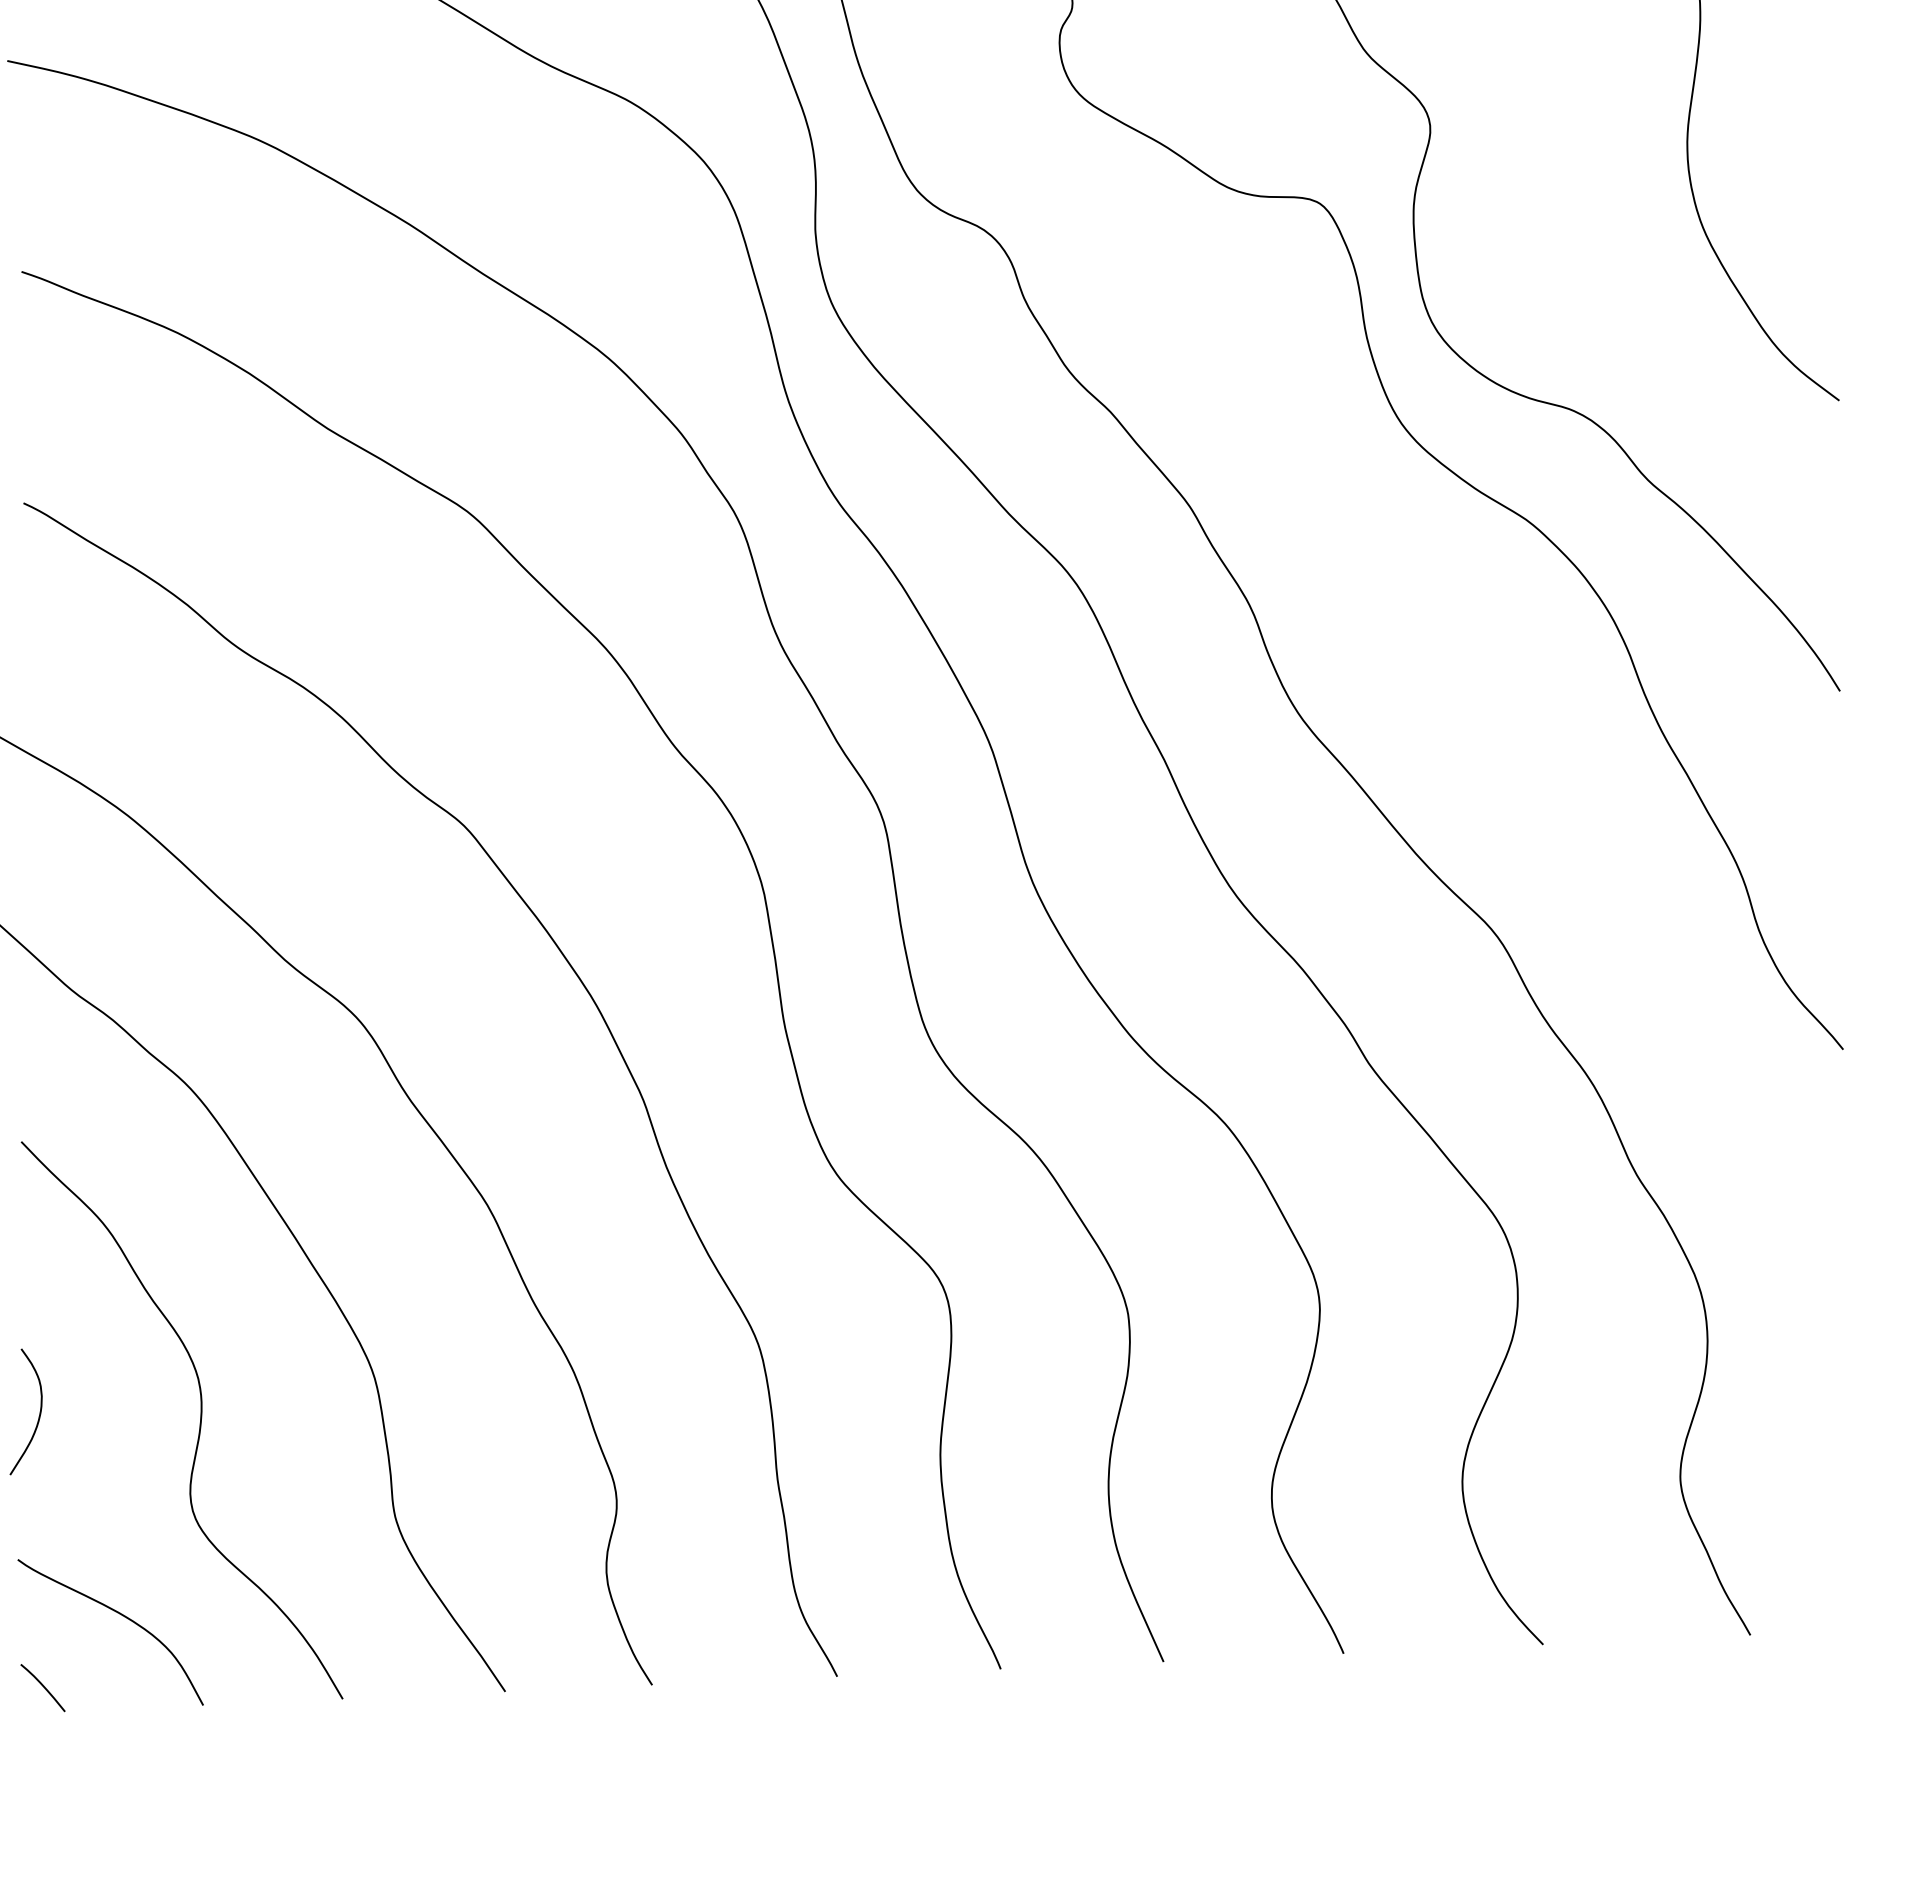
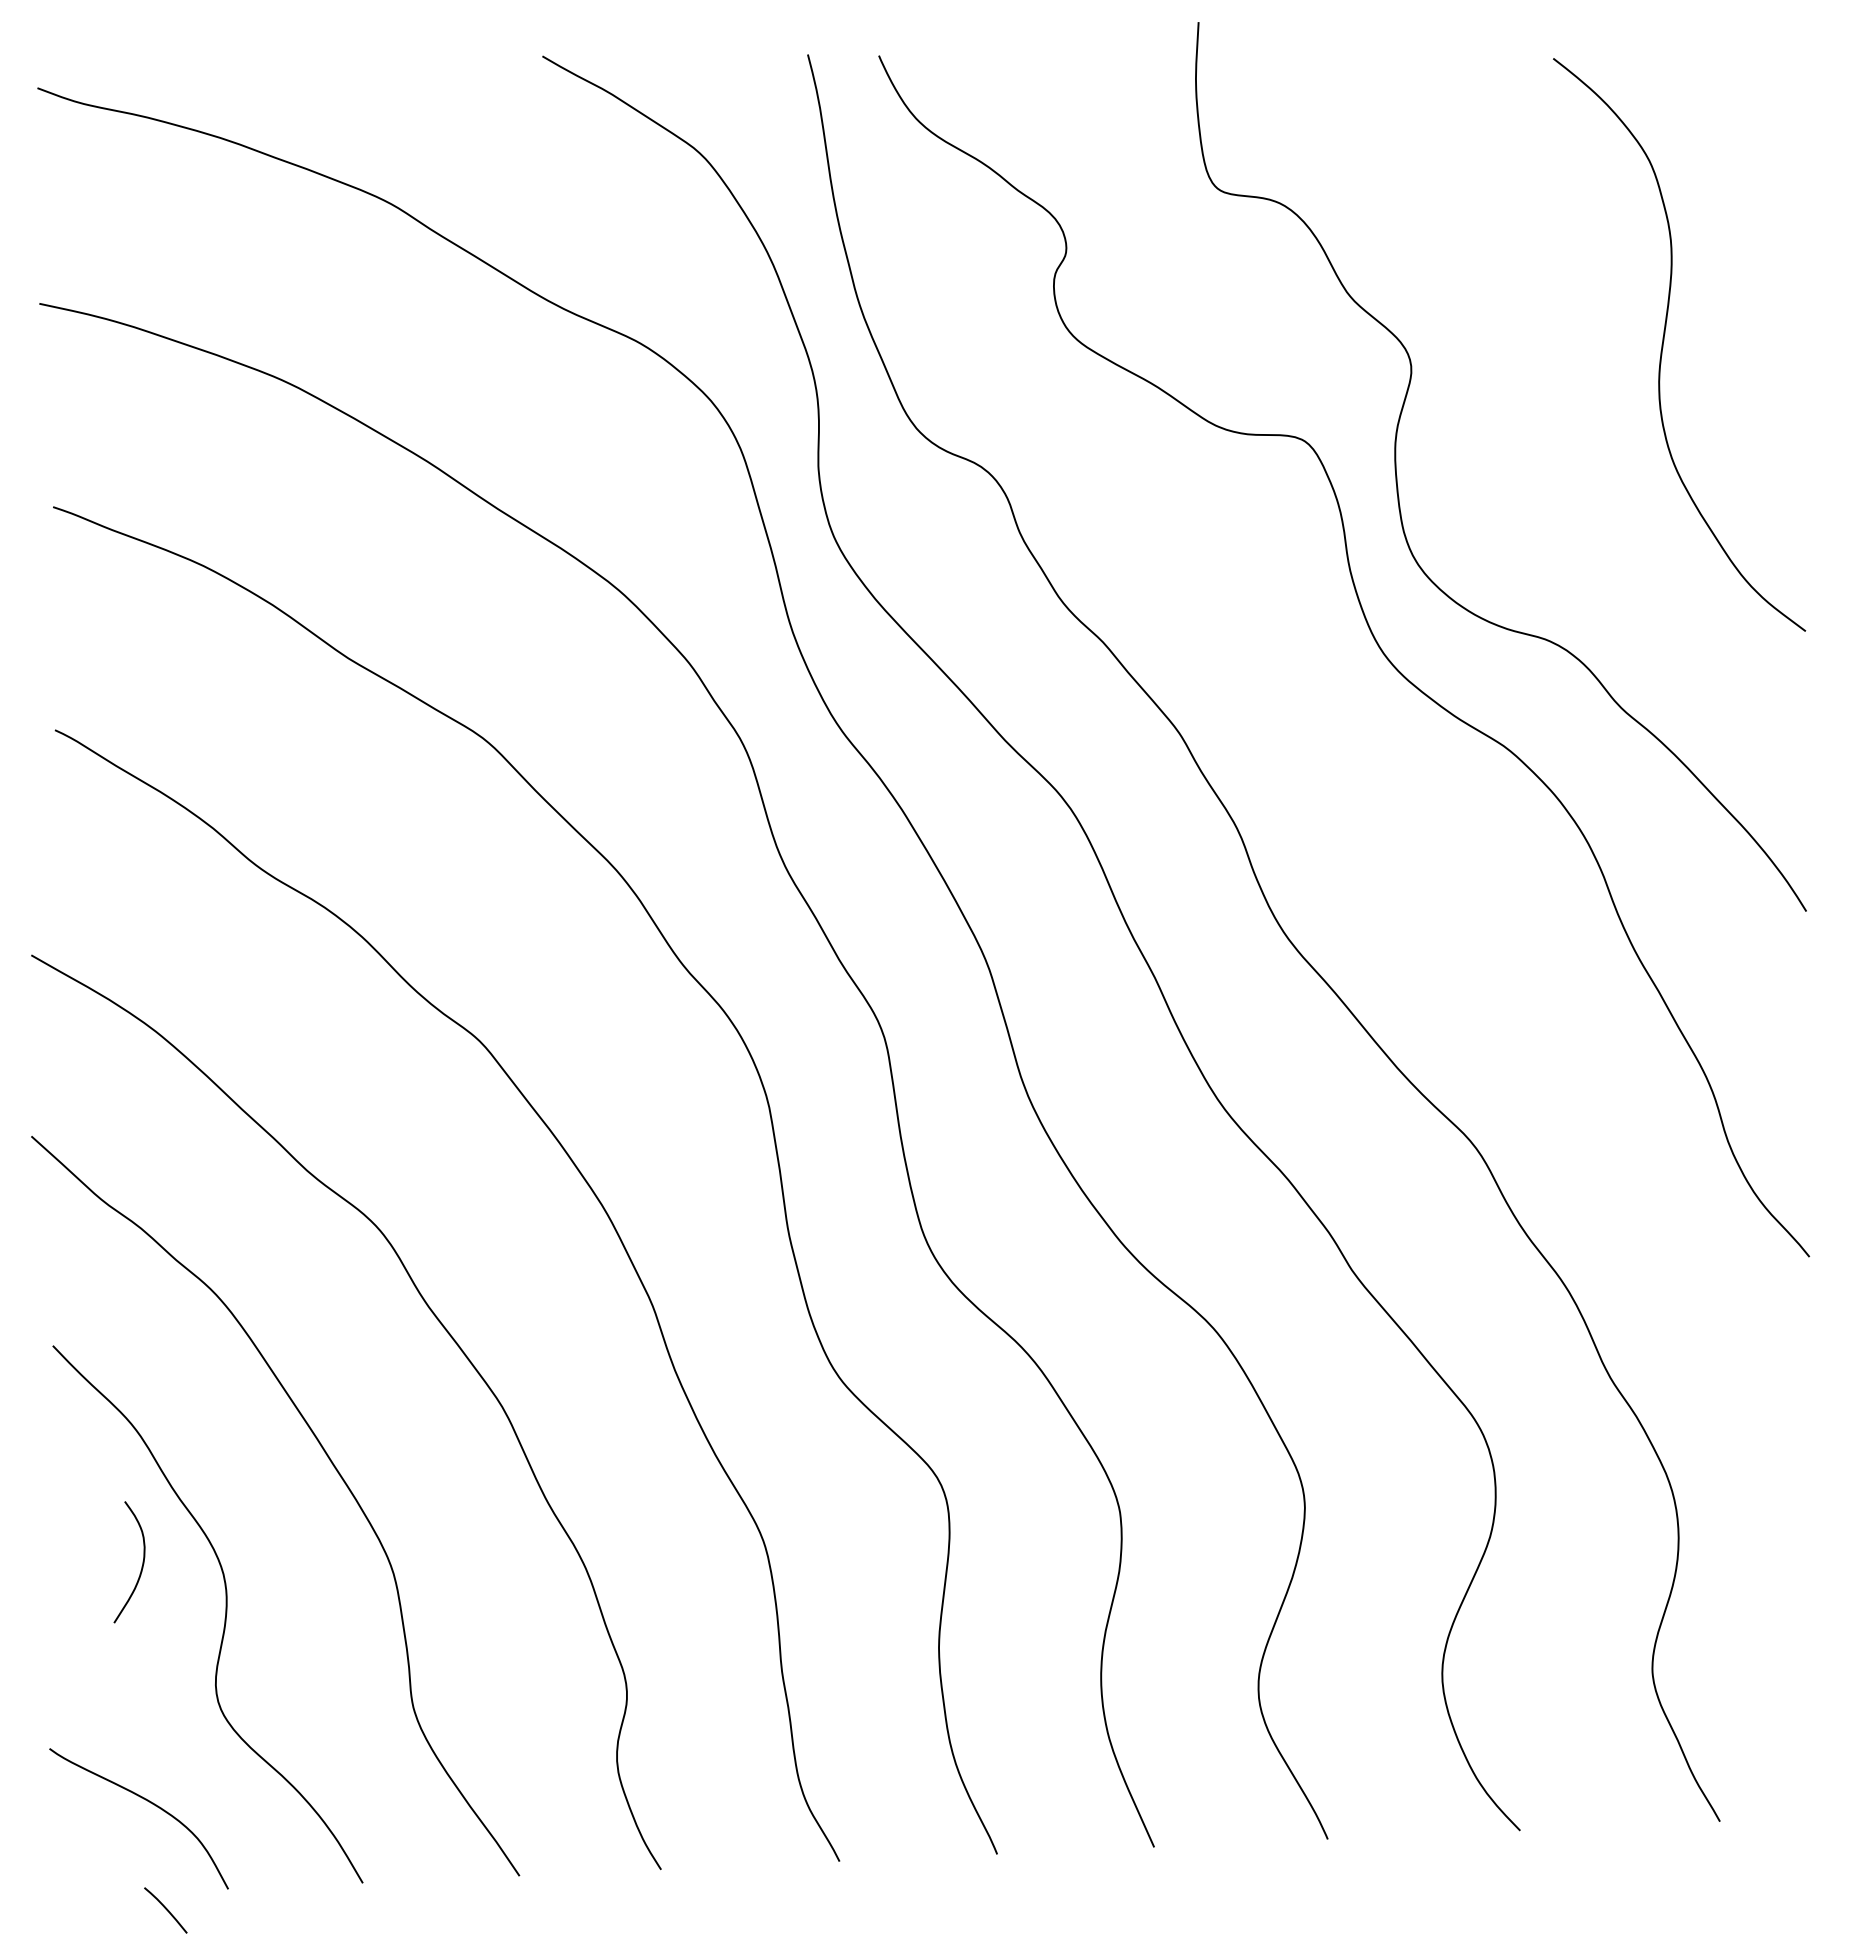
curve: (38, 1416) -> (141, 1566), moved
curve: (42, 1687) -> (165, 1909), moved

